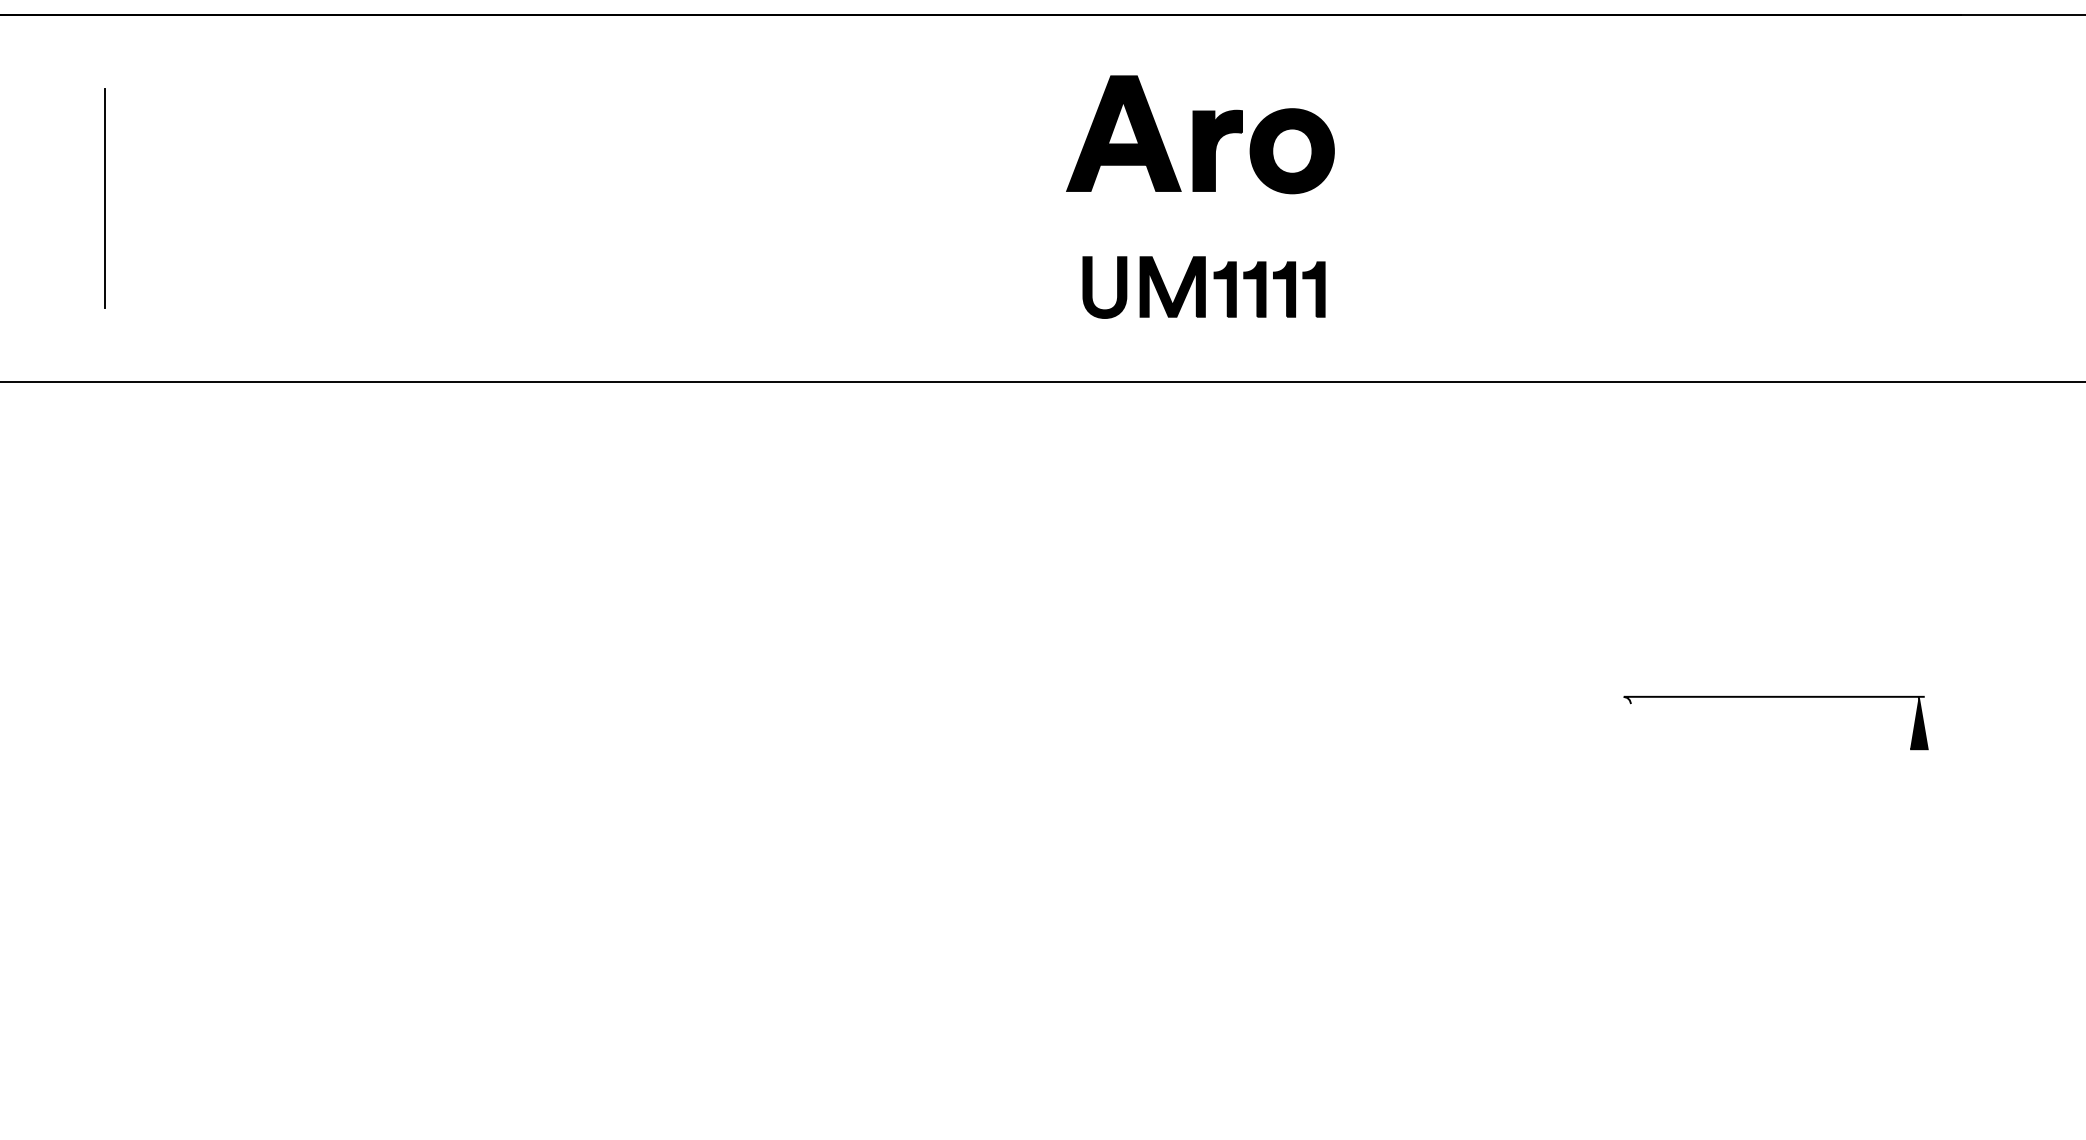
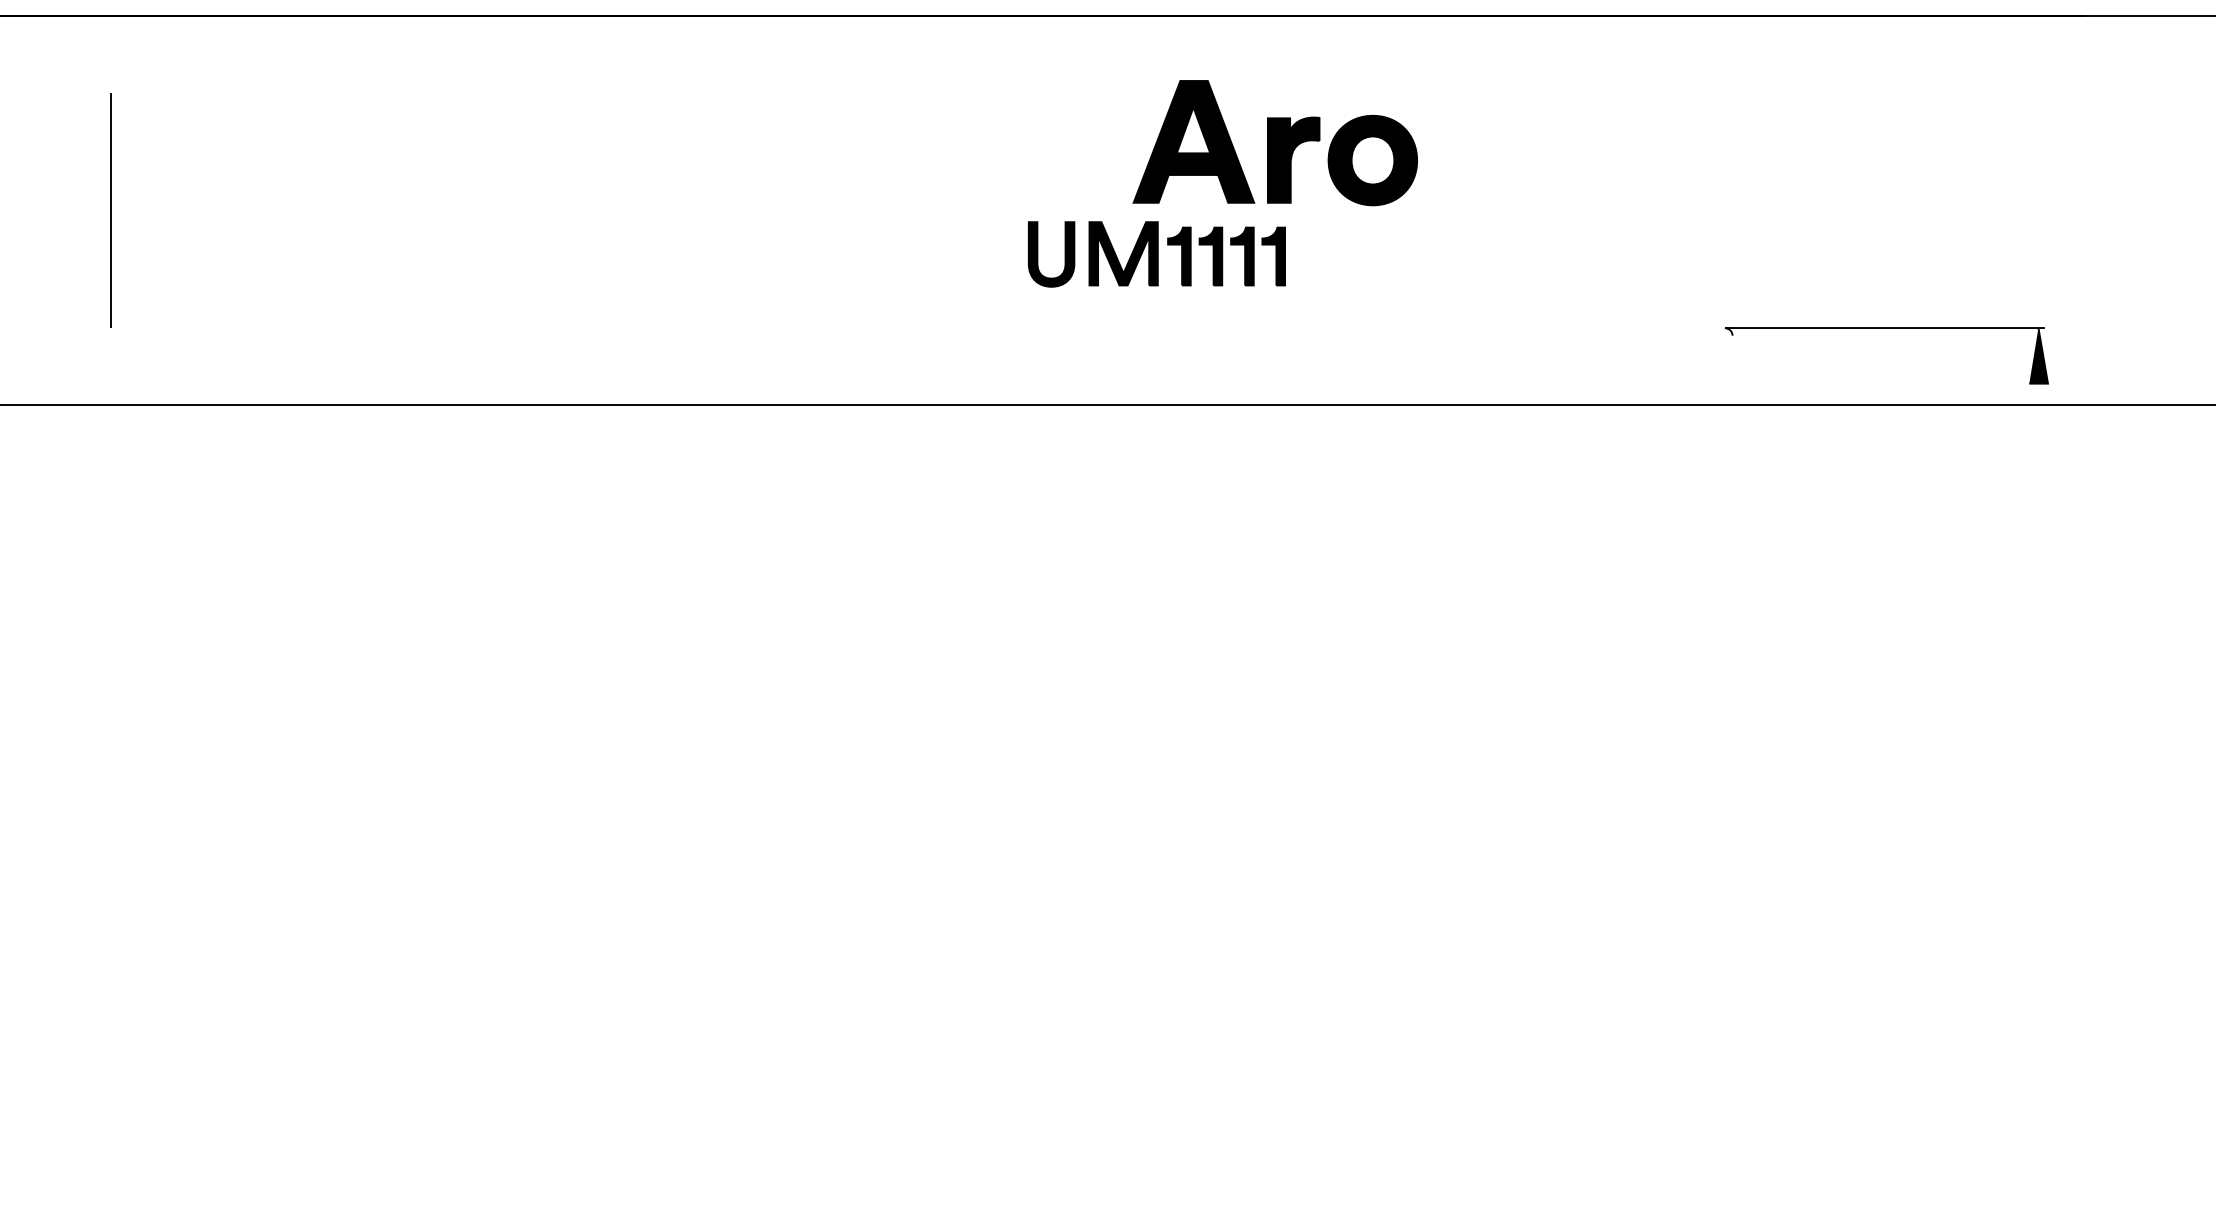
part: (1203, 287) -> (1156, 254), moved
part: (1775, 697) -> (1886, 328), moved

